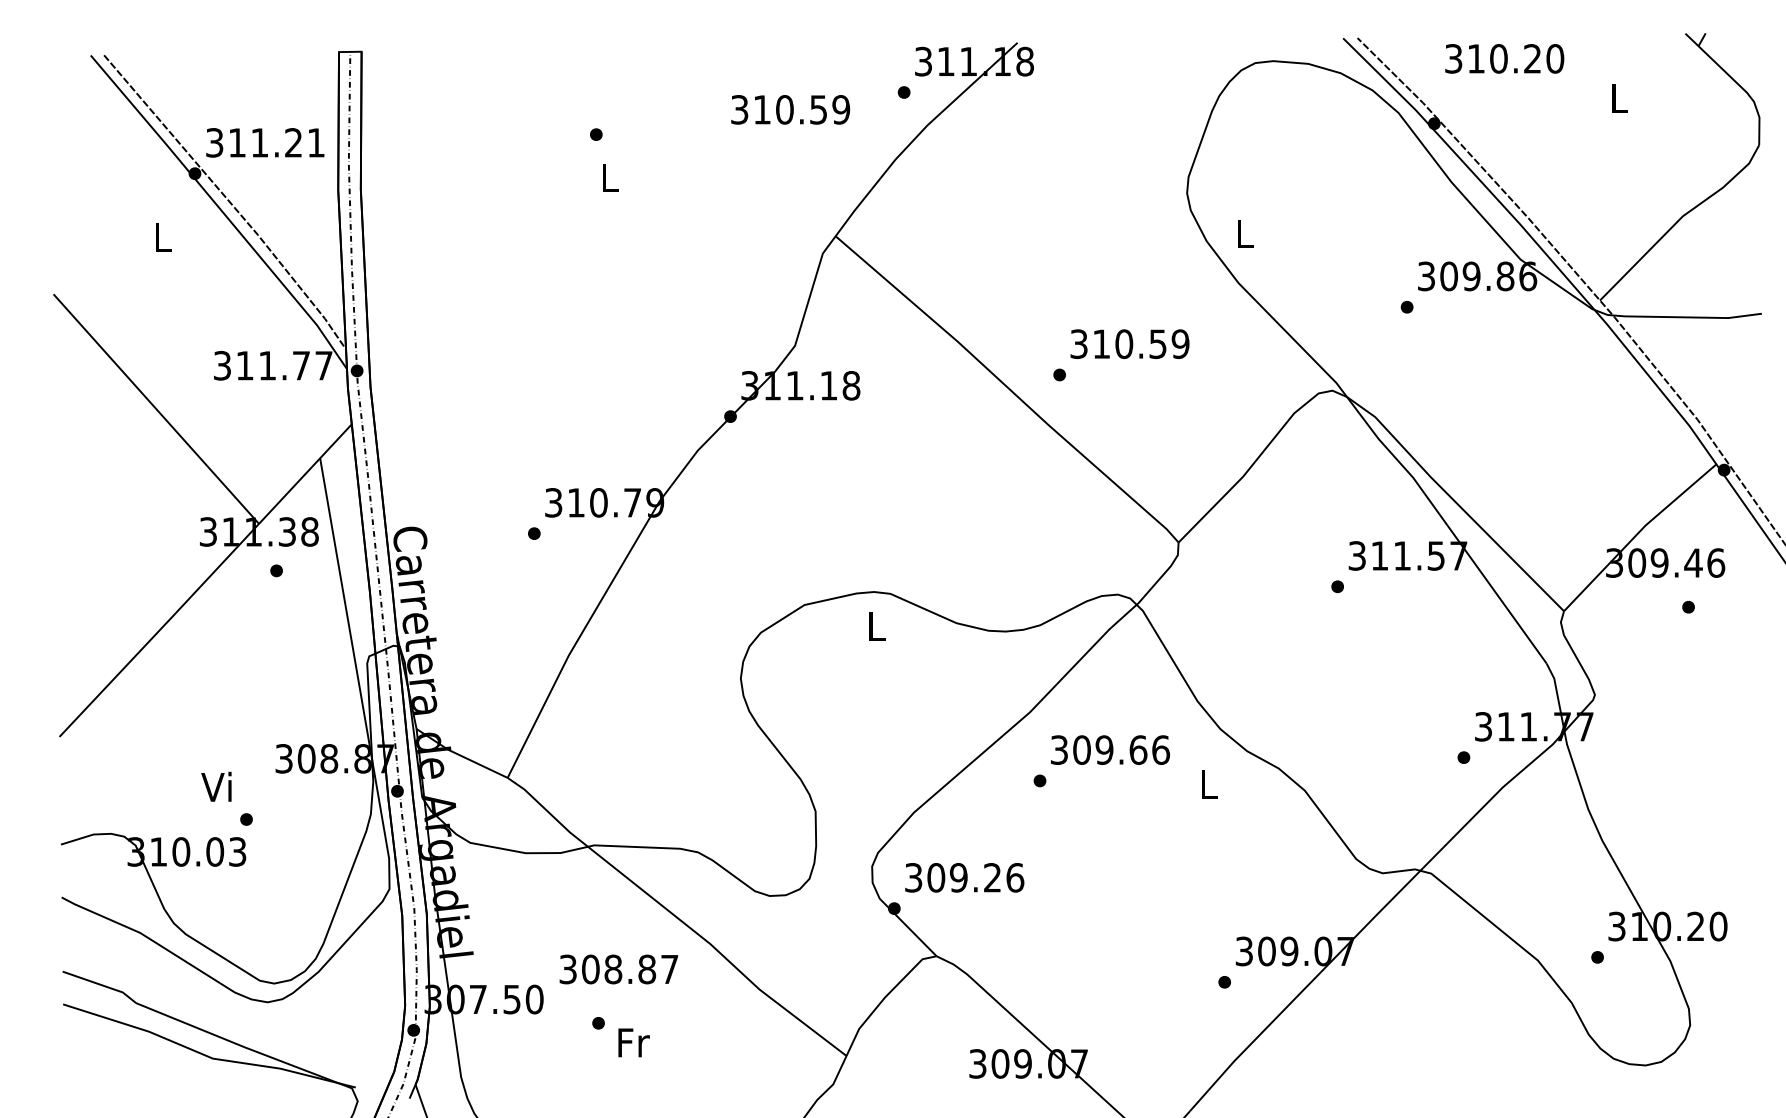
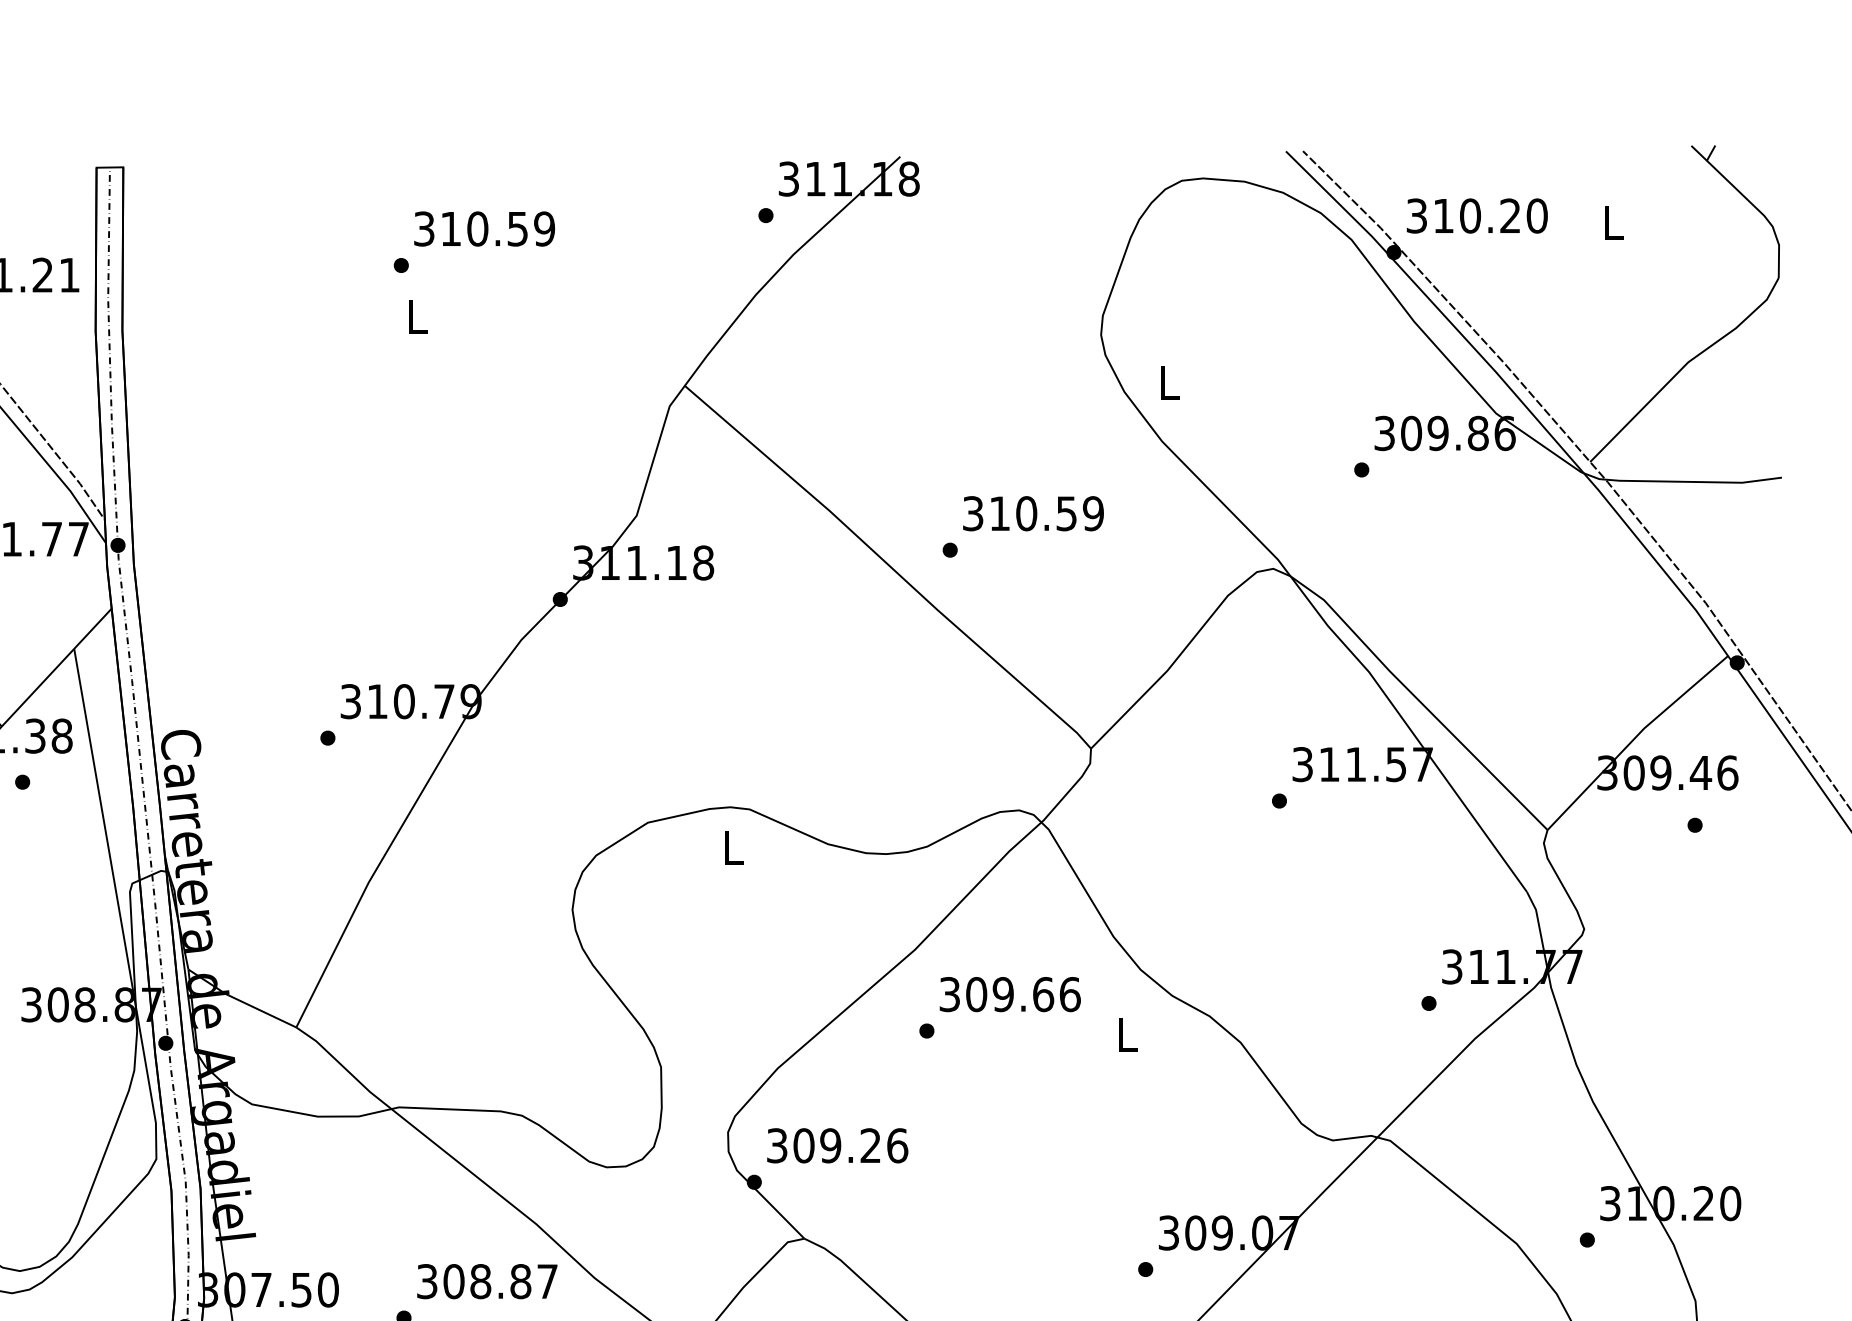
text: (1504, 58) -> (1477, 215), moved
text: (790, 109) -> (484, 228), moved
text: (618, 969) -> (486, 1281), moved

